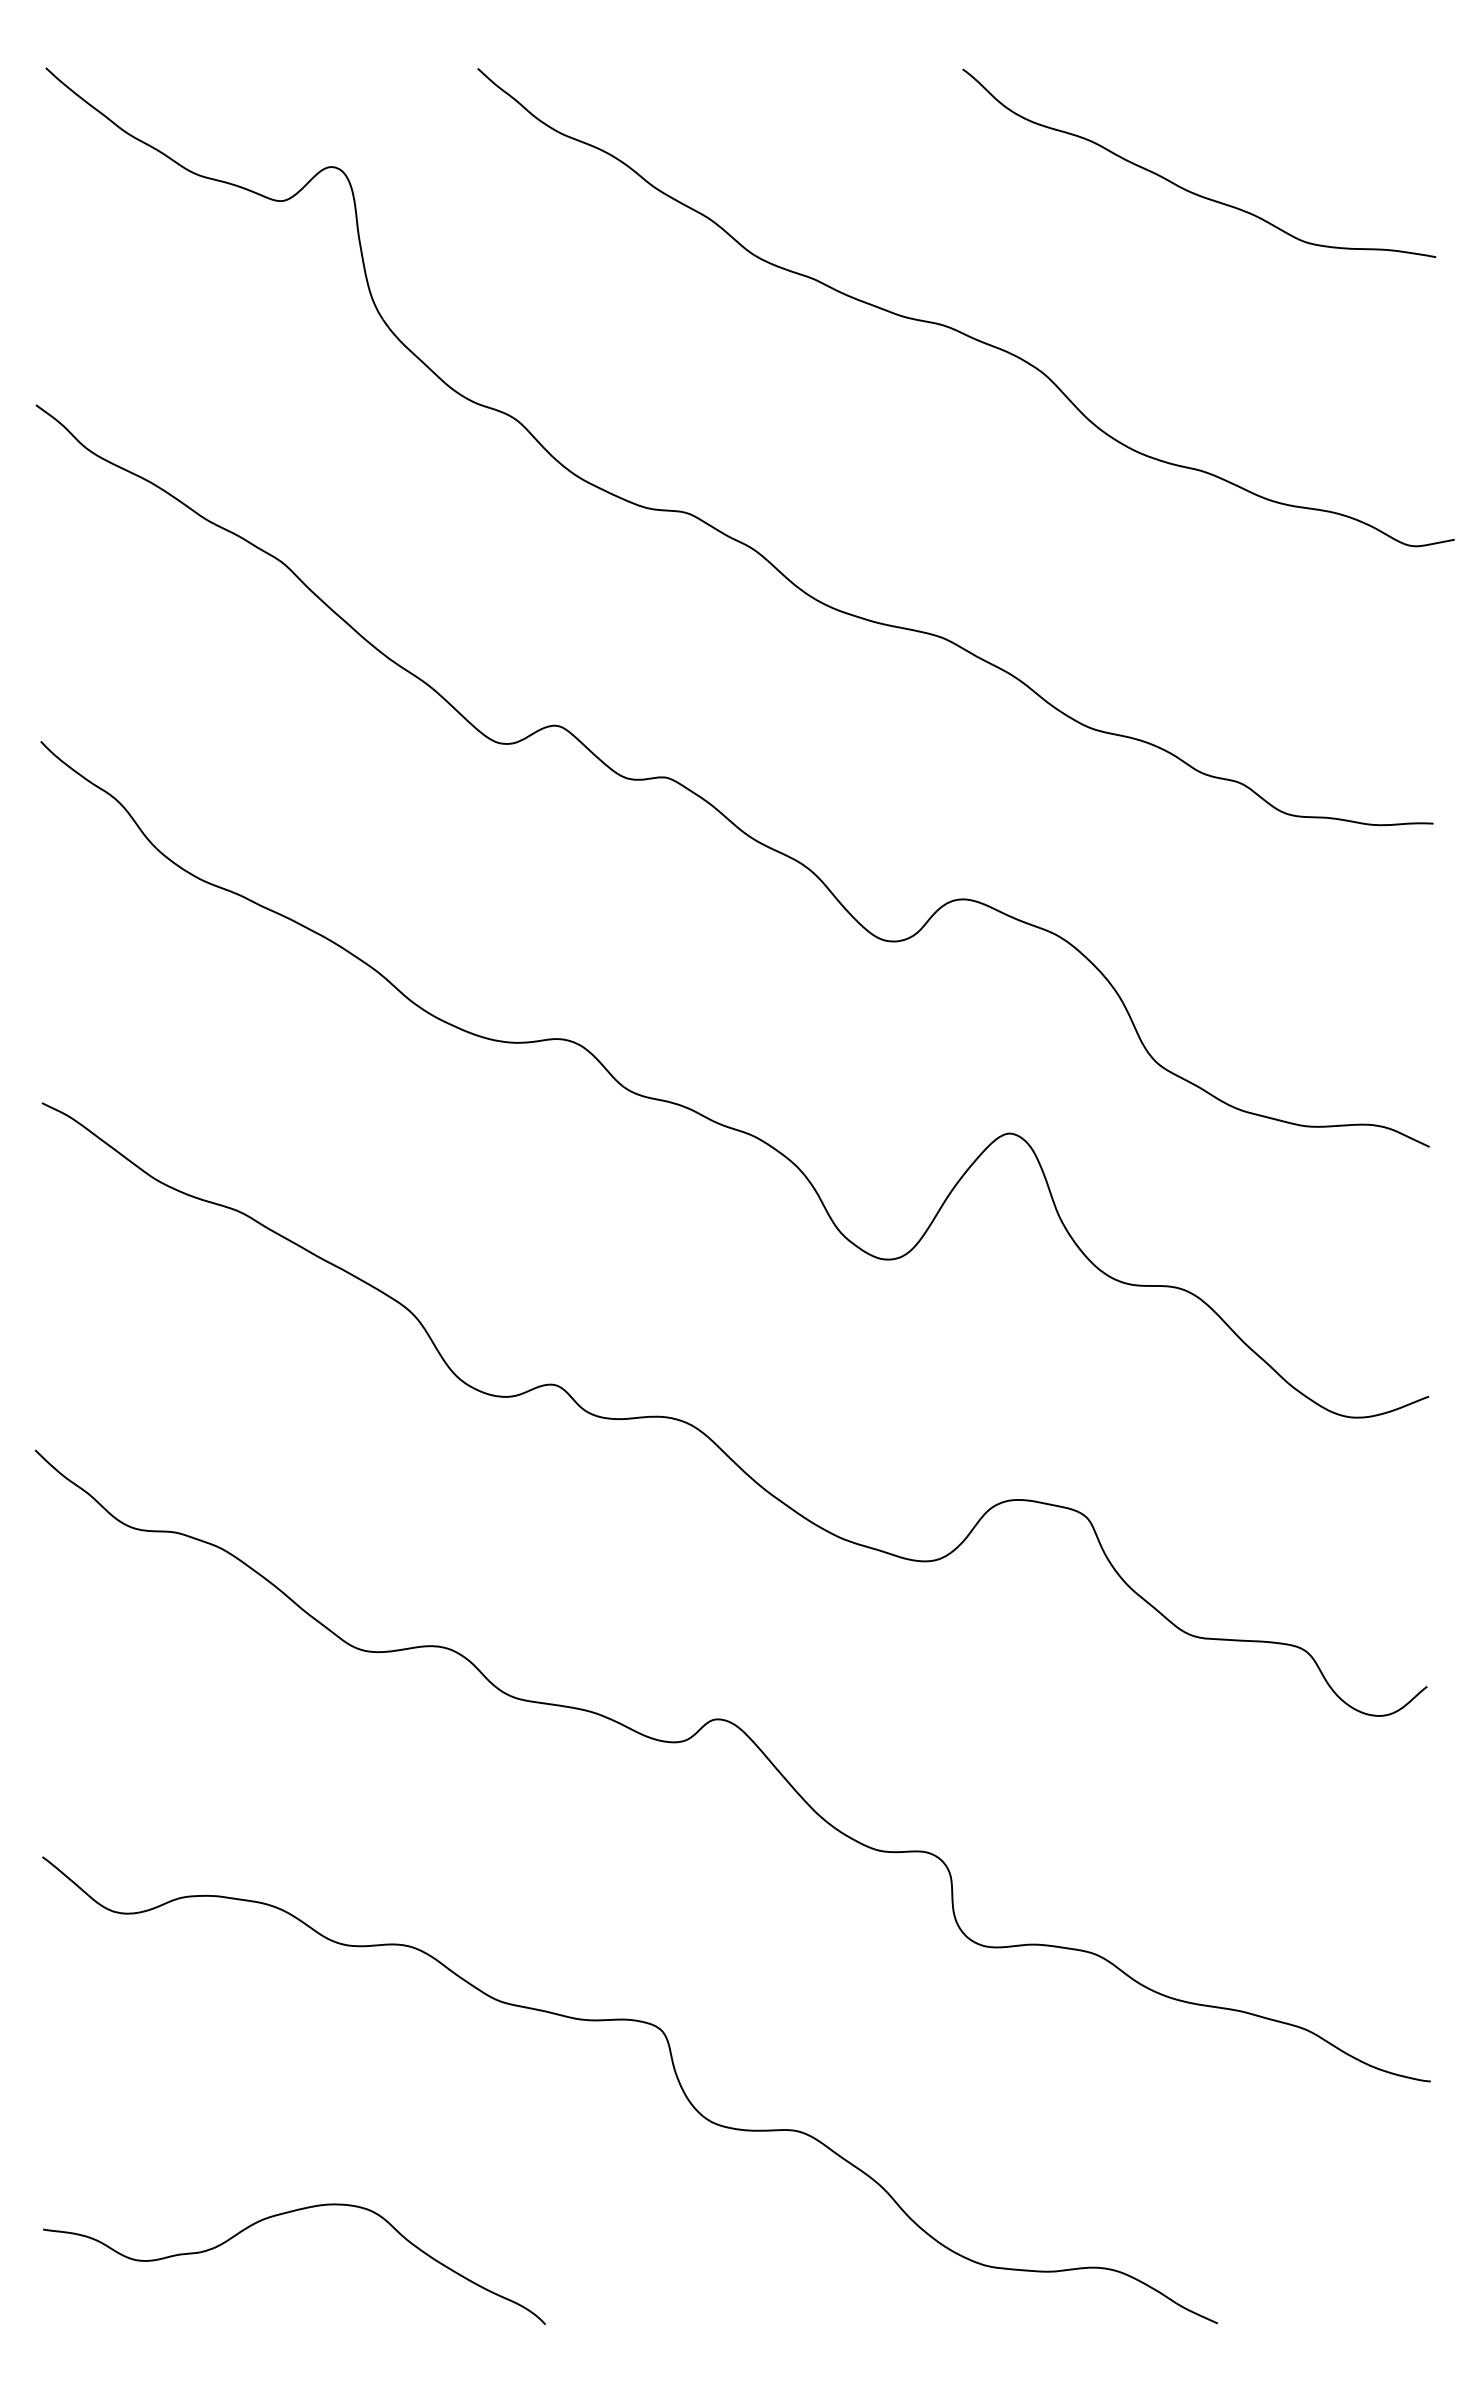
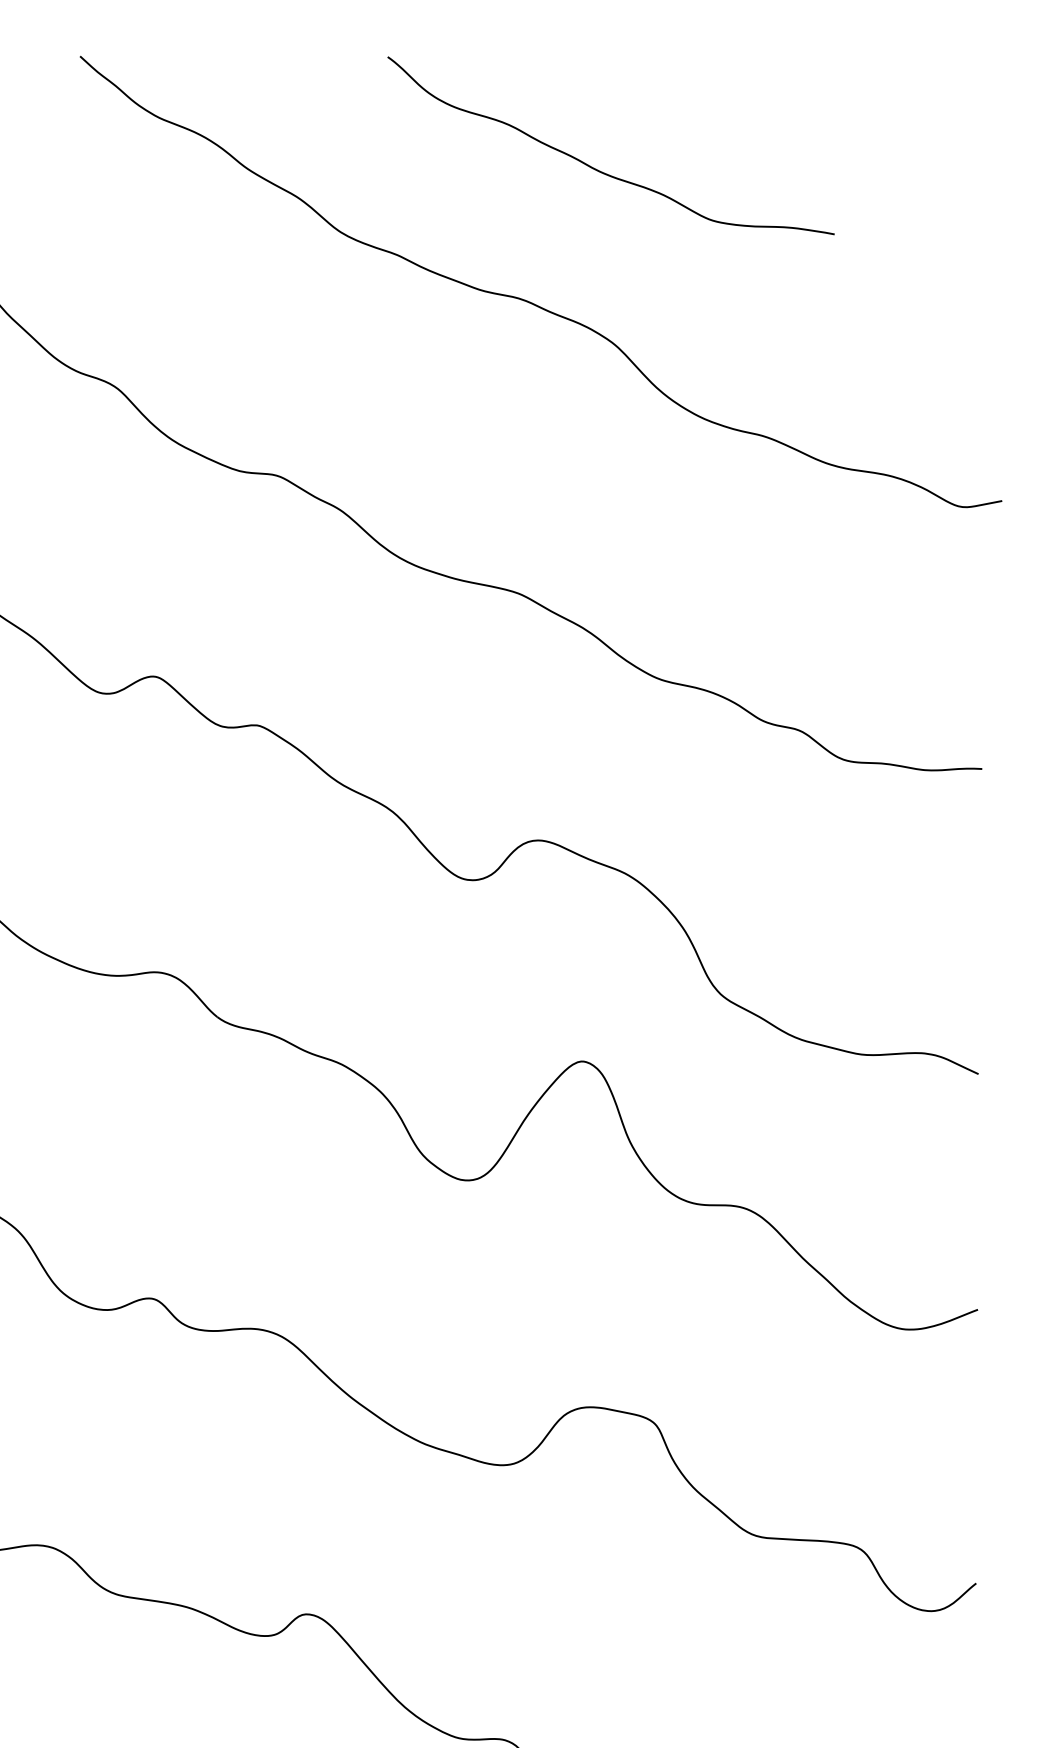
curve: (1185, 188) -> (598, 169), moved

